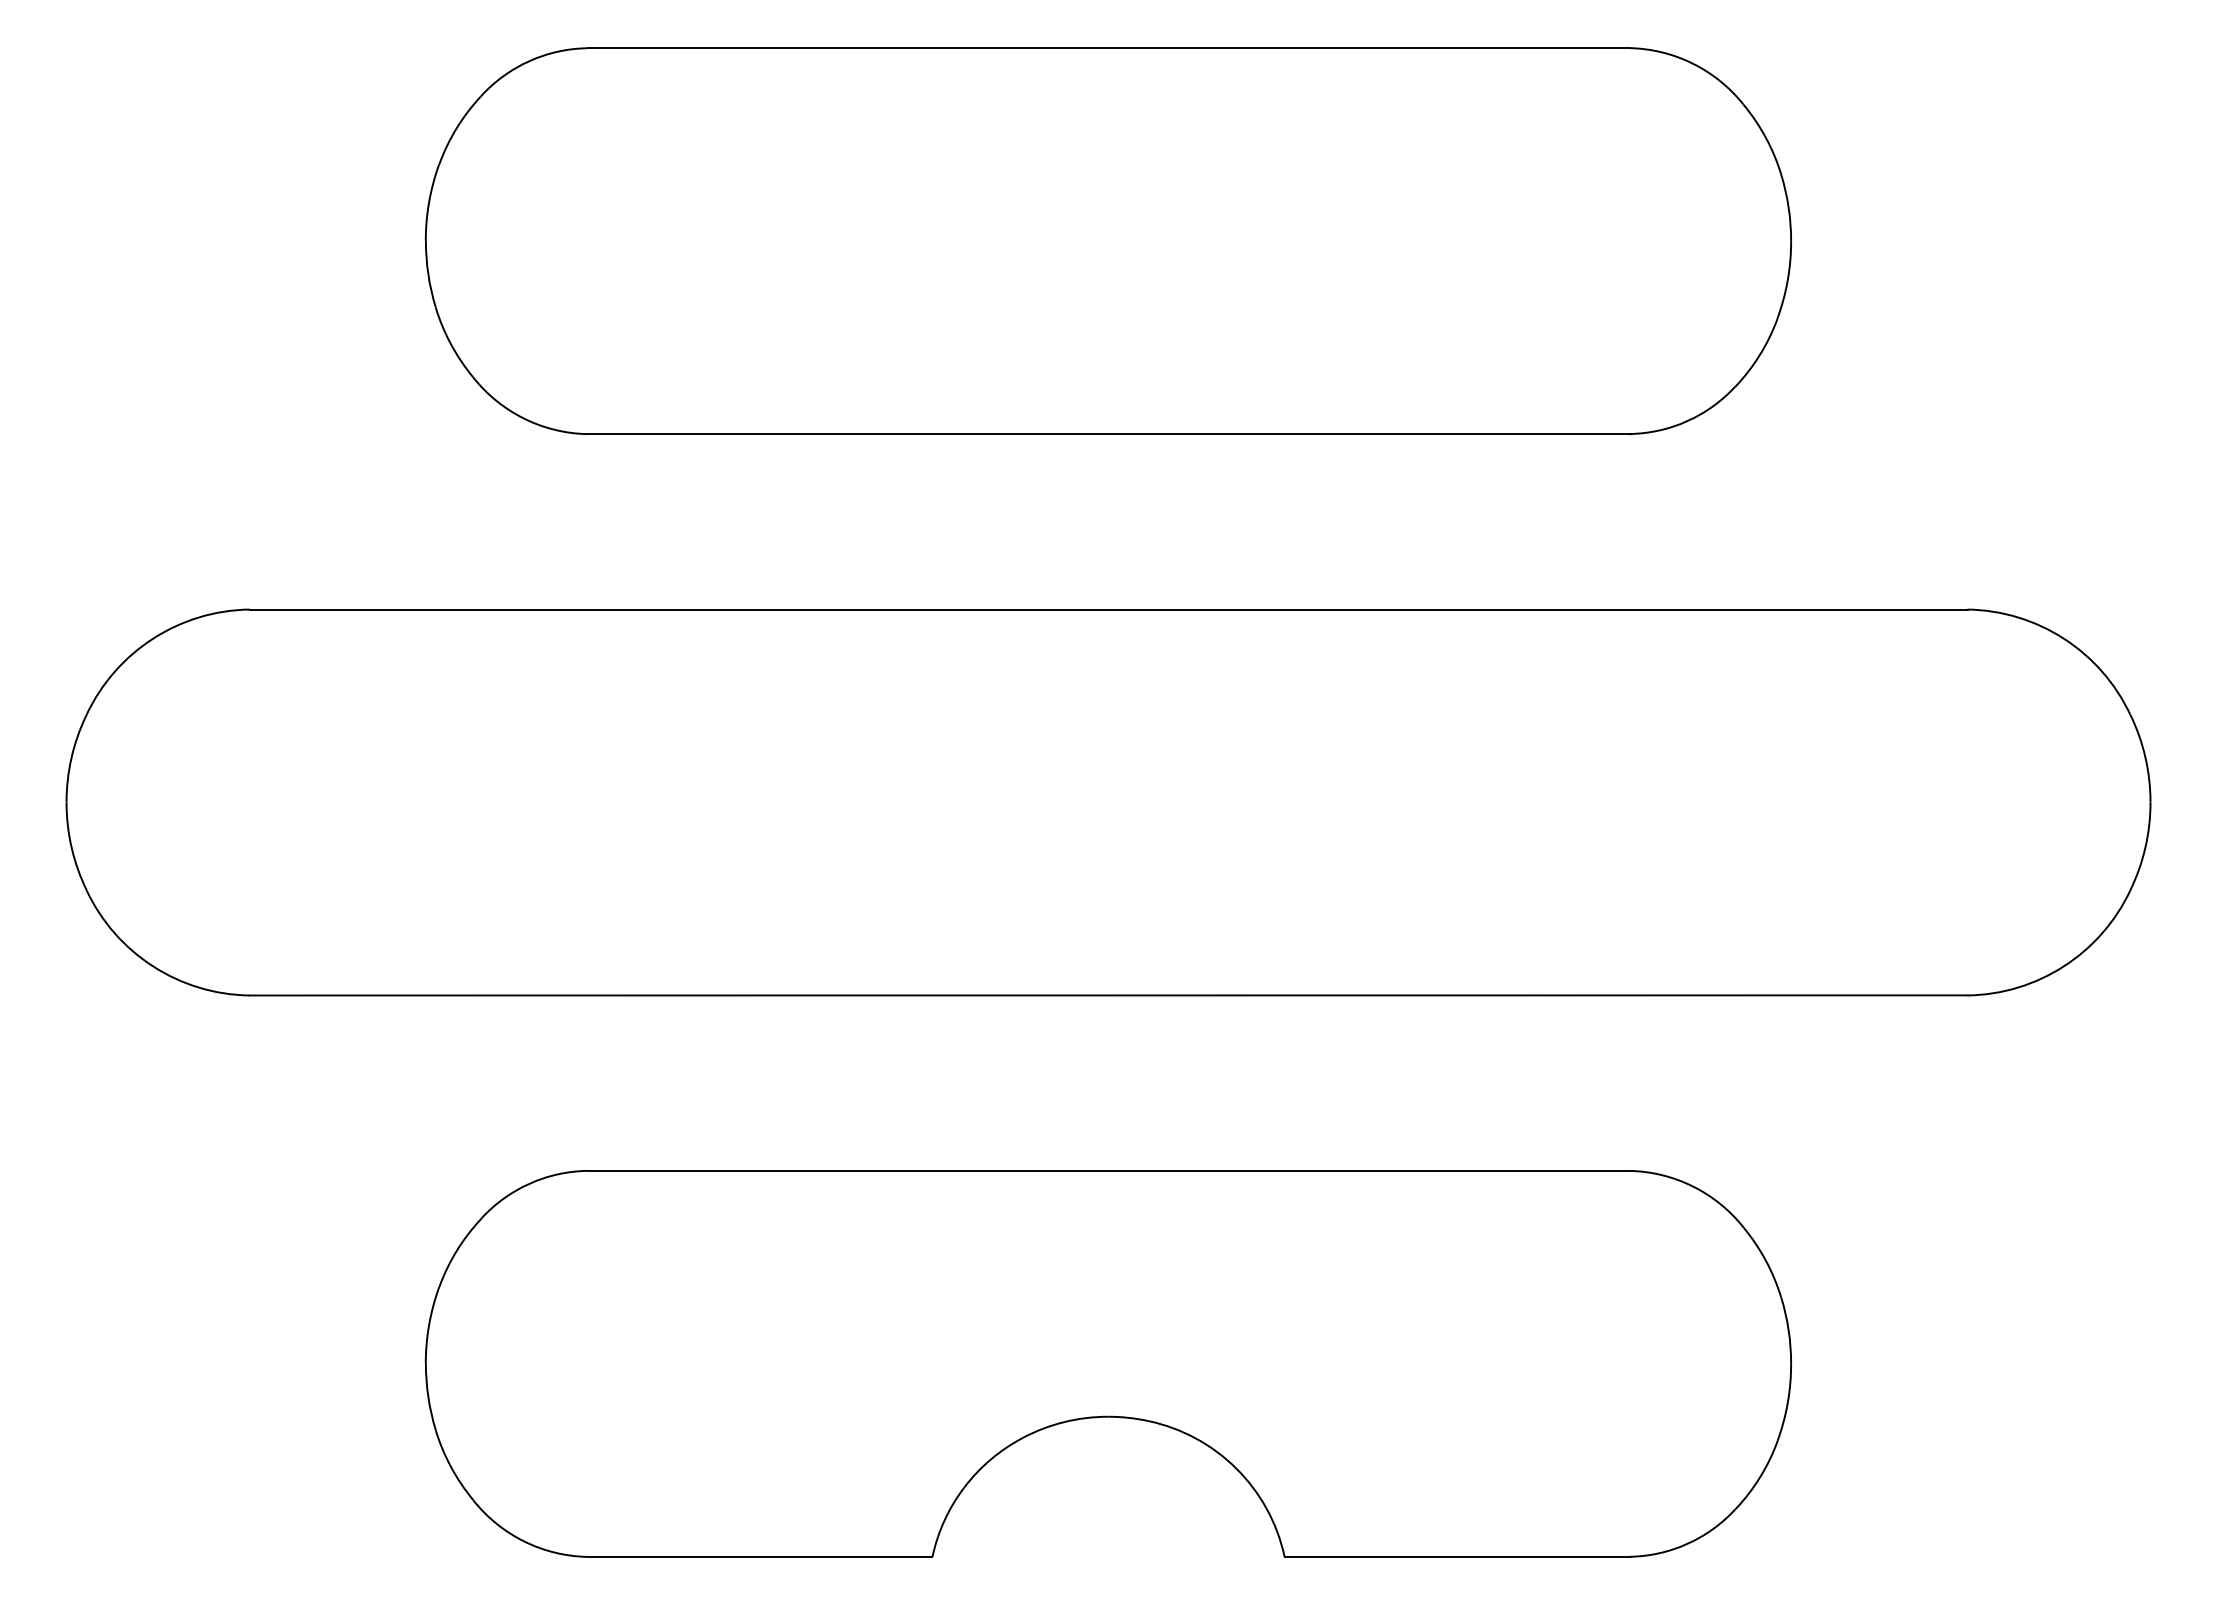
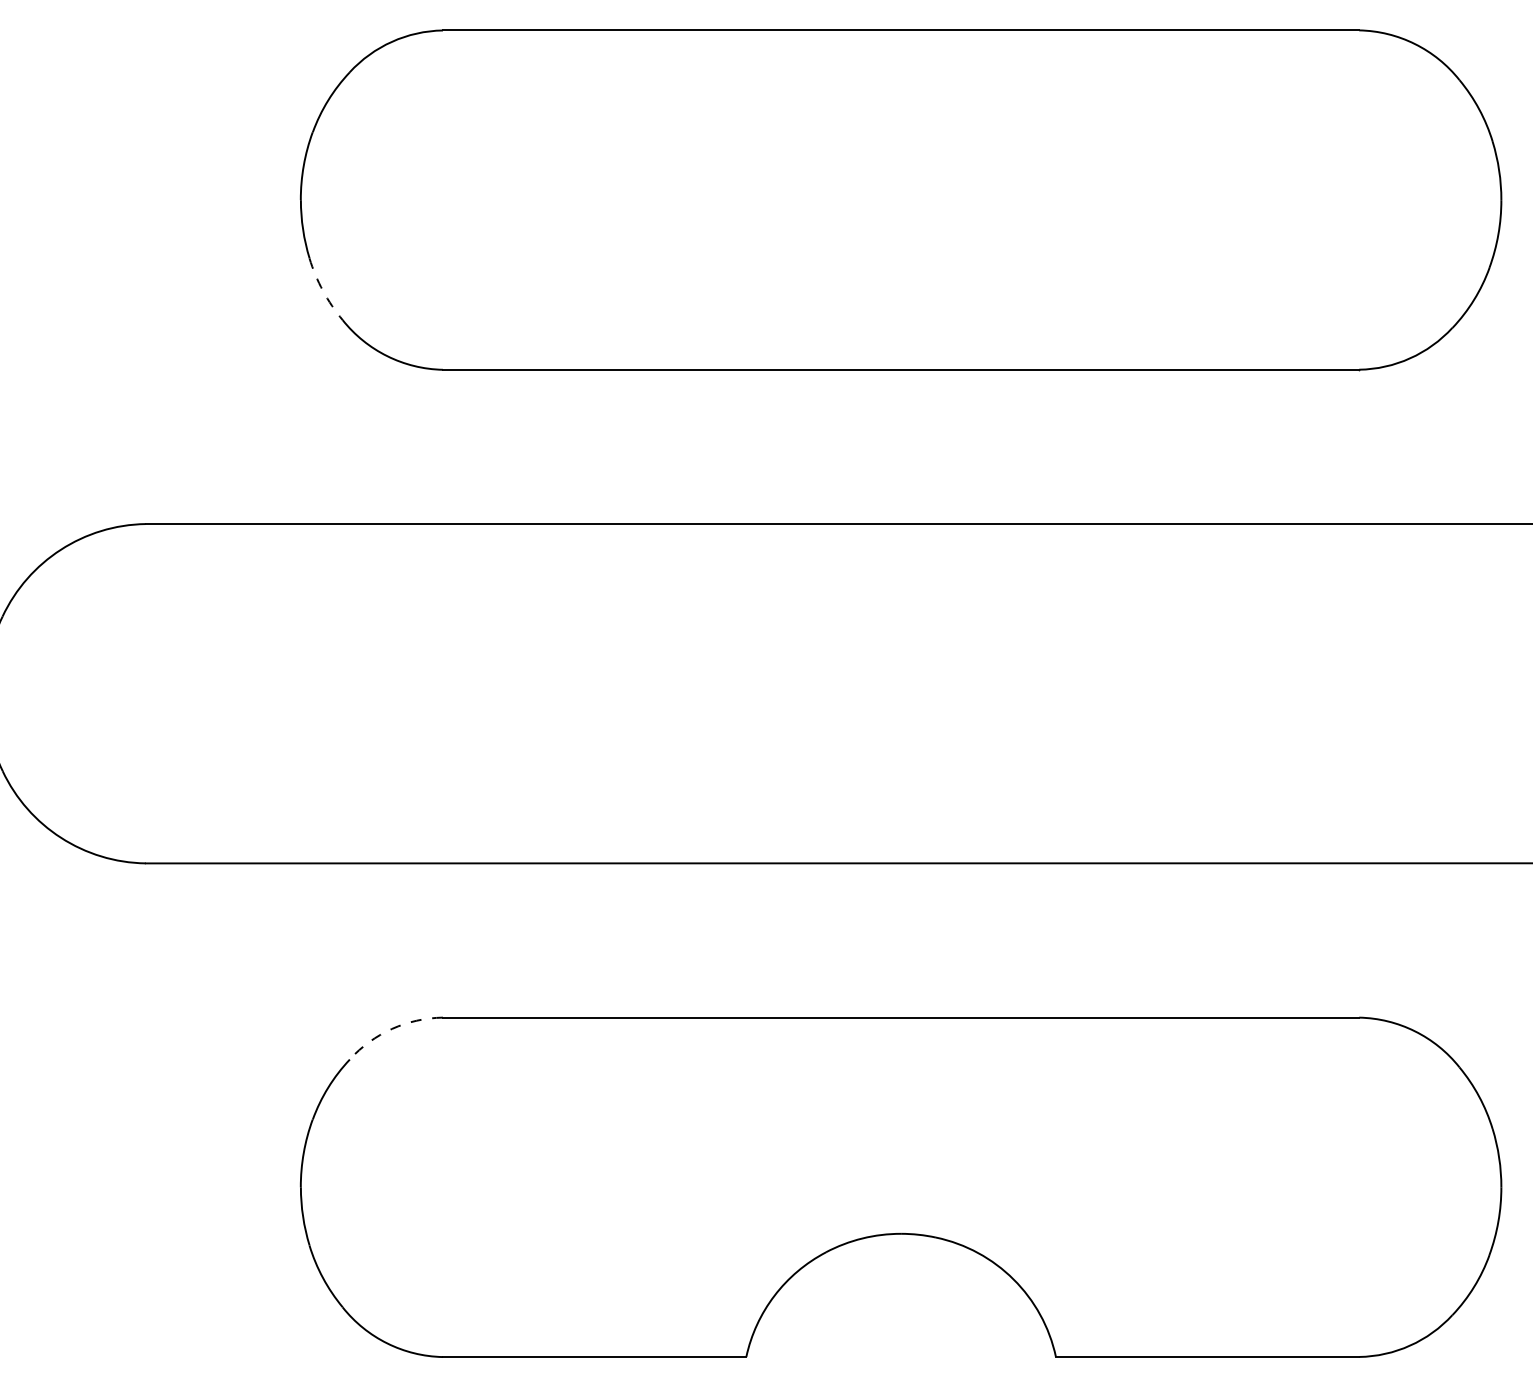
arc: (451, 344) -> (323, 290), solid -> dashed
arc: (529, 1183) -> (392, 1028), solid -> dashed

